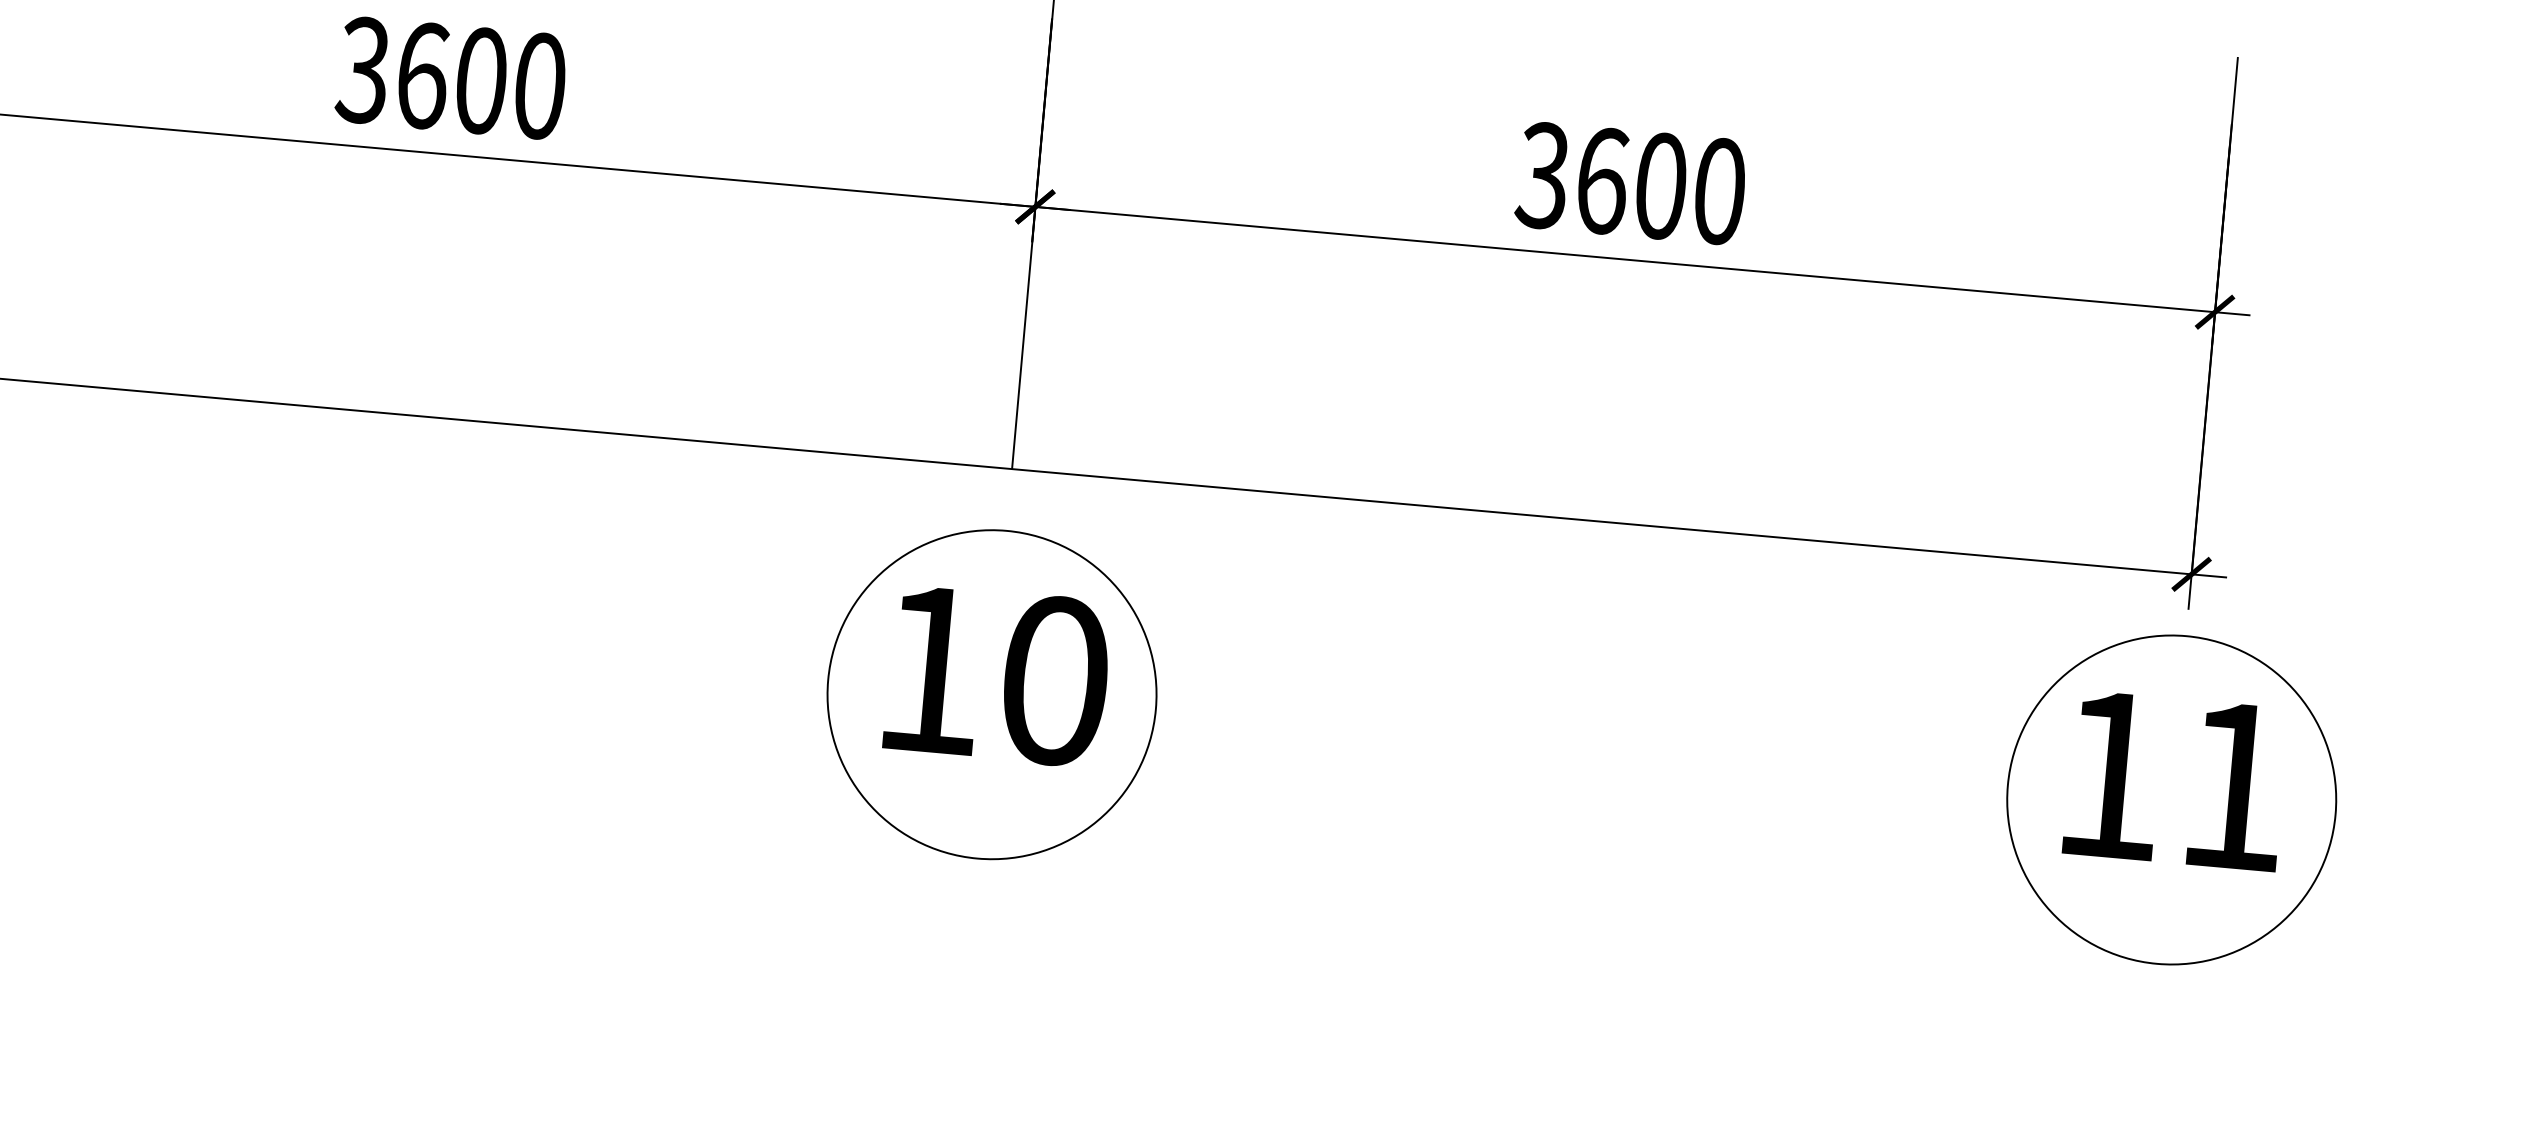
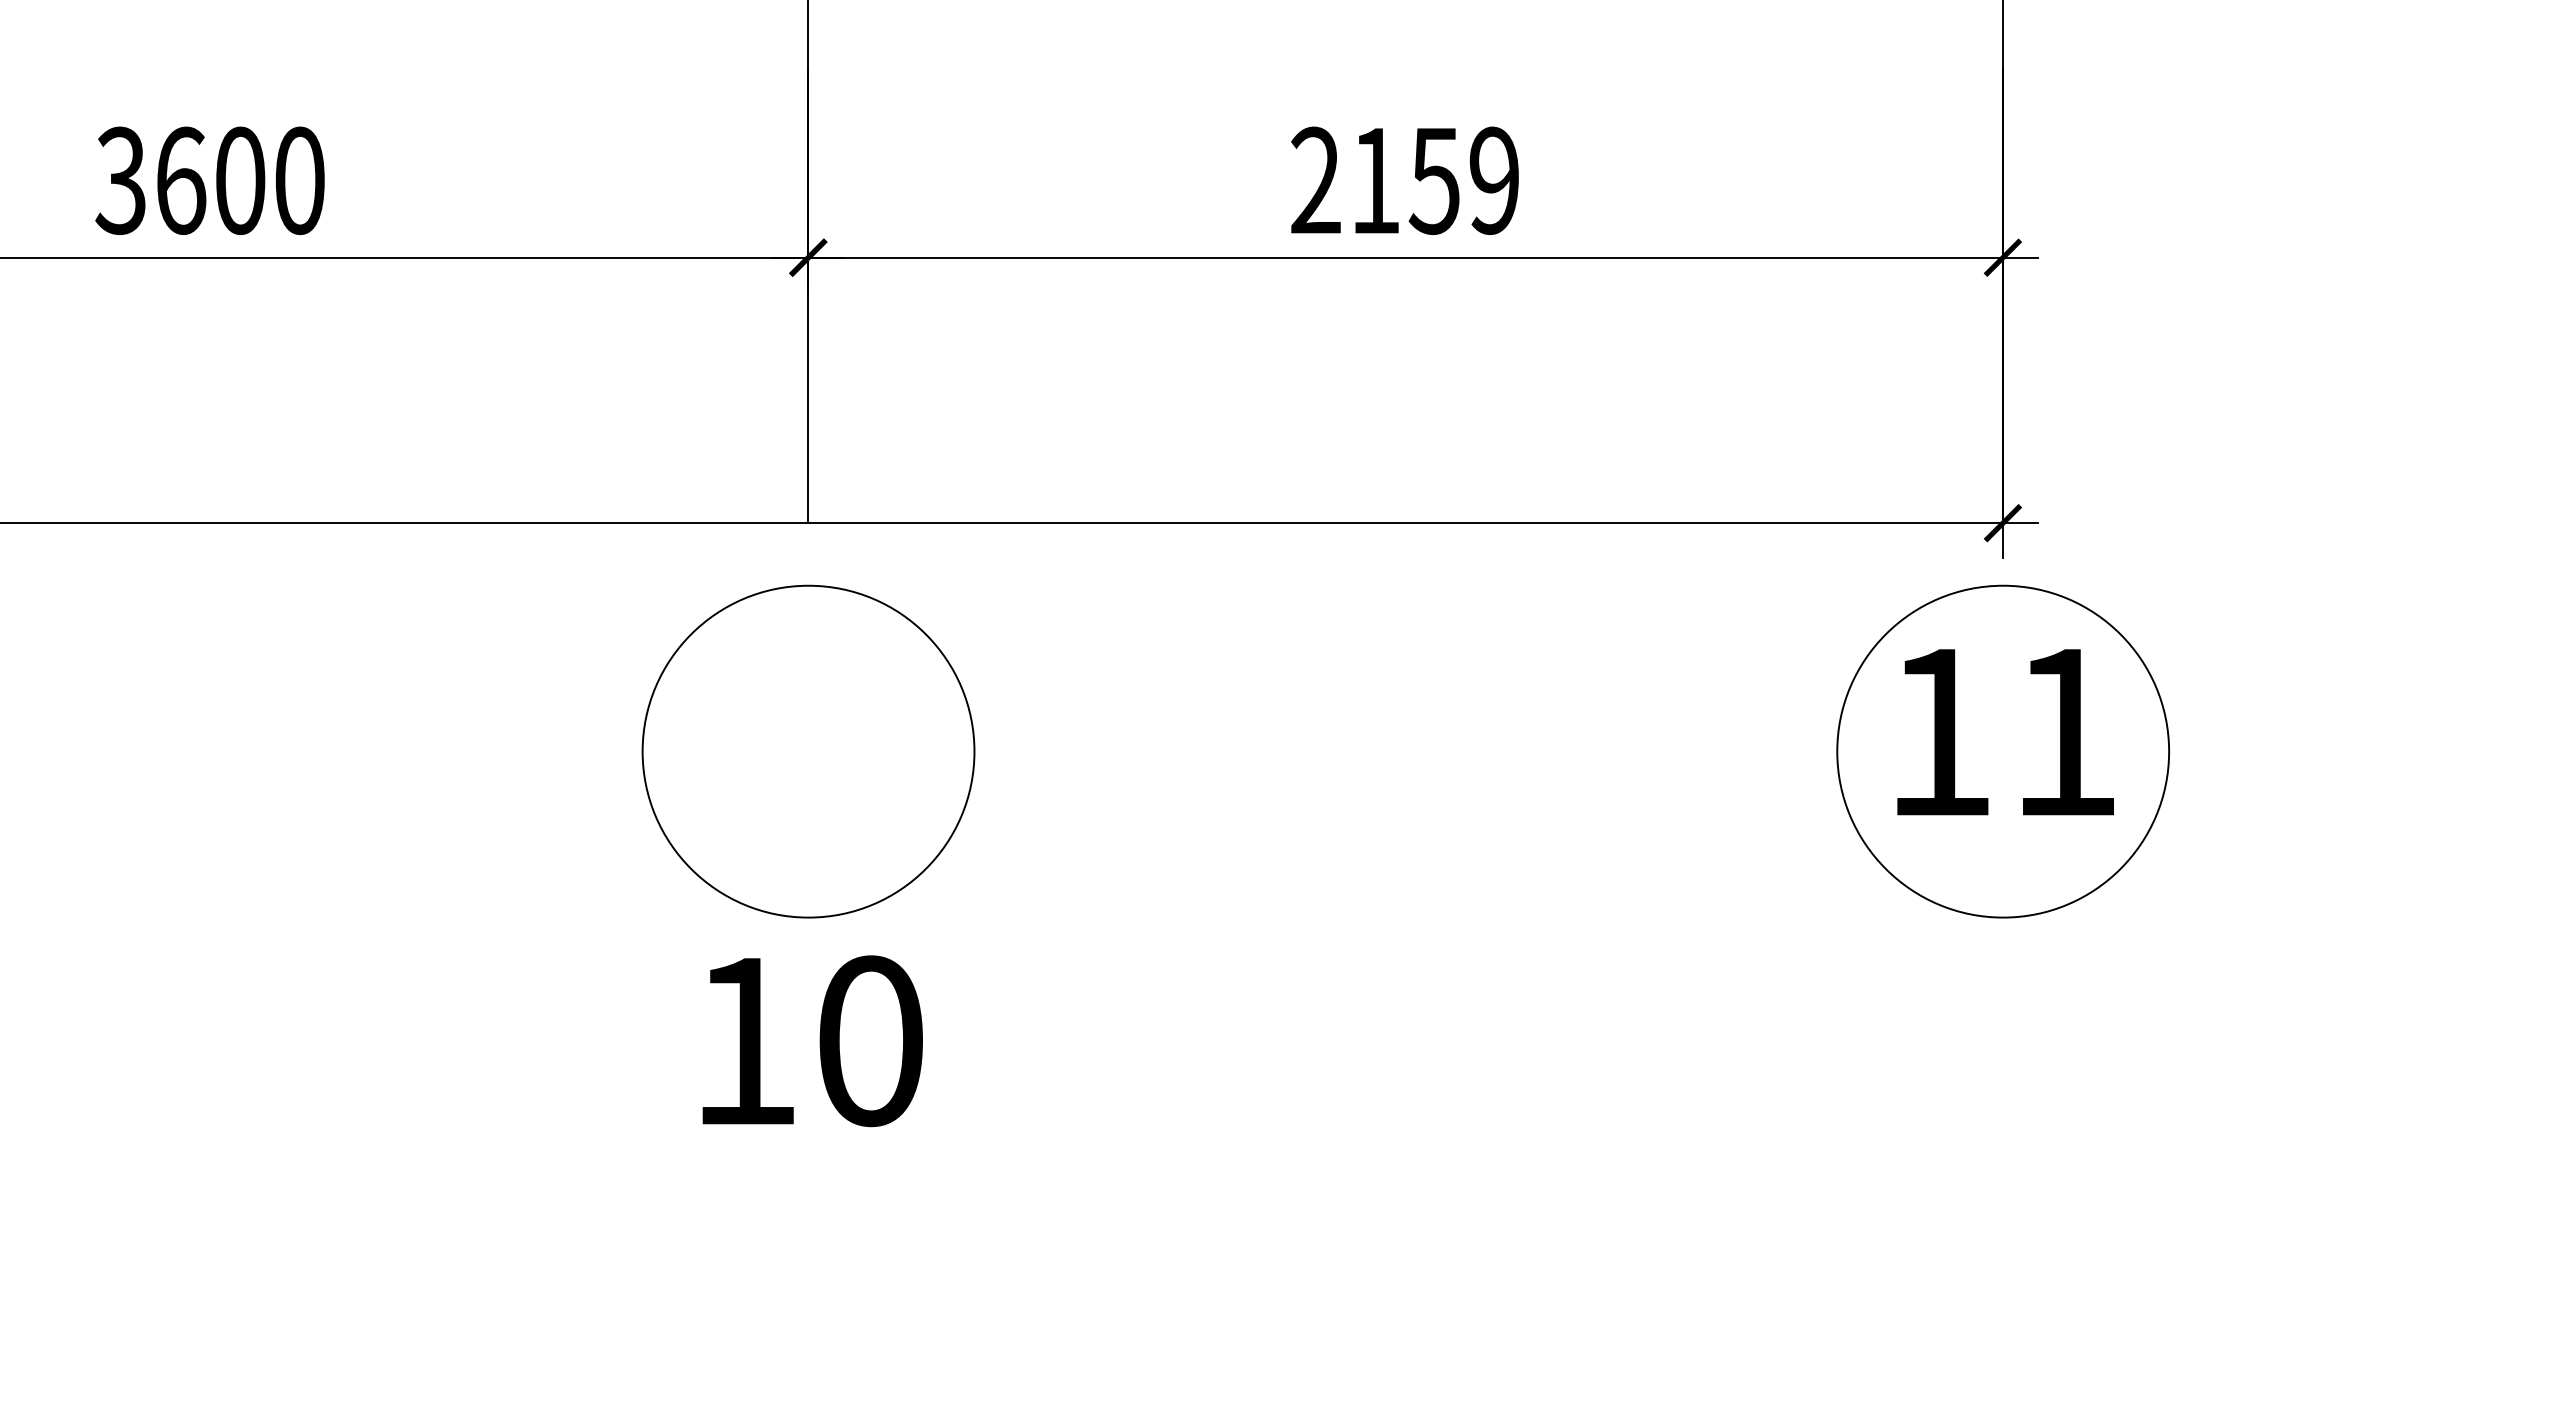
text: (1630, 183) -> (1404, 180), 3600 -> 2159
text: (997, 676) -> (812, 1041), moved

